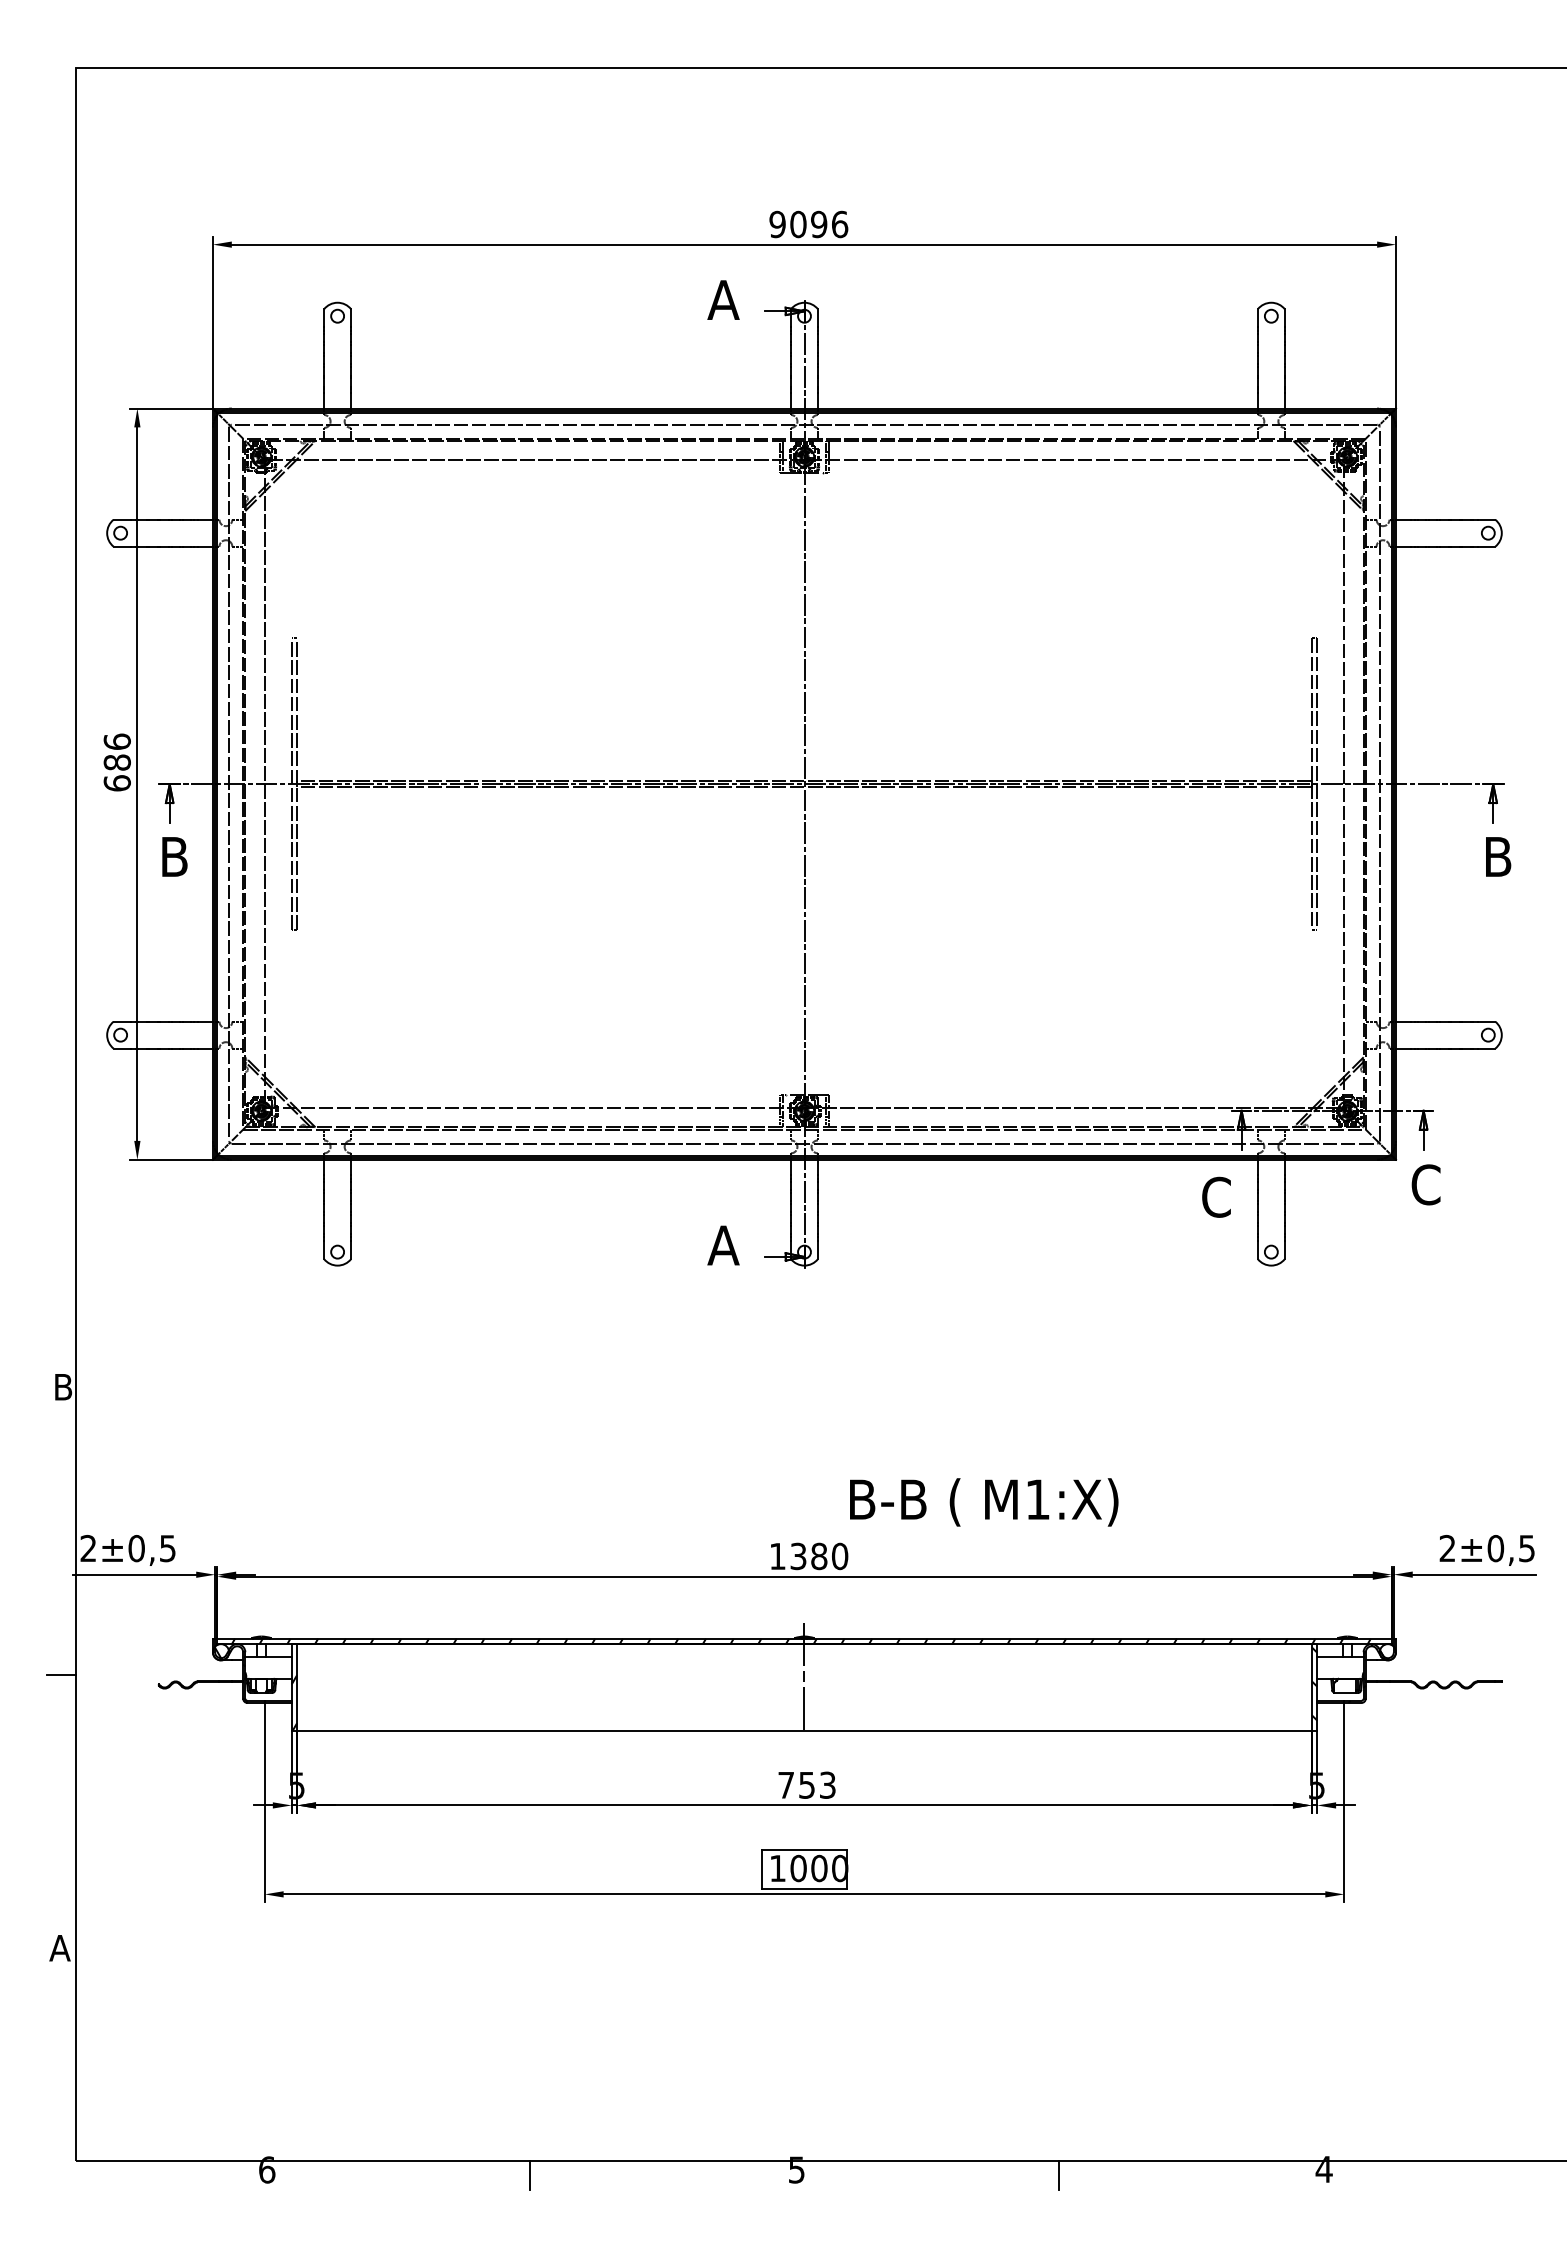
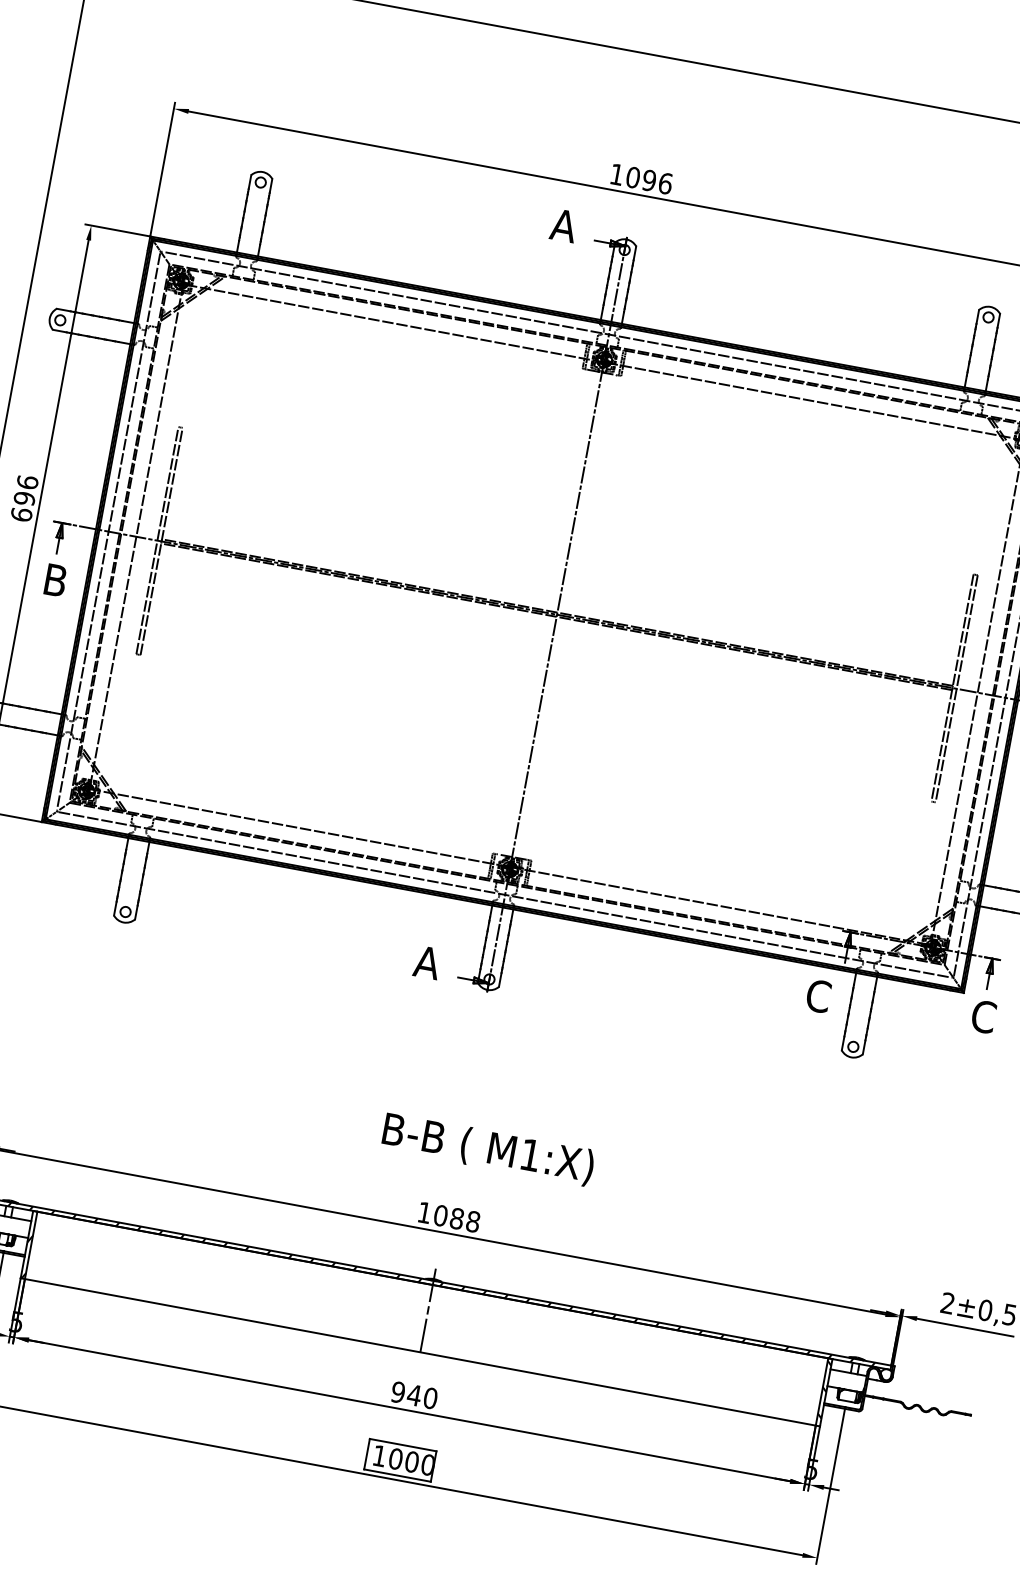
text: (777, 224) -> (616, 174), 9096 -> 1096
text: (116, 762) -> (23, 498), 686 -> 696
text: (984, 1502) -> (488, 1149), moved
text: (819, 1556) -> (457, 1218), 1380 -> 1088
text: (806, 1784) -> (414, 1394), 753 -> 940

